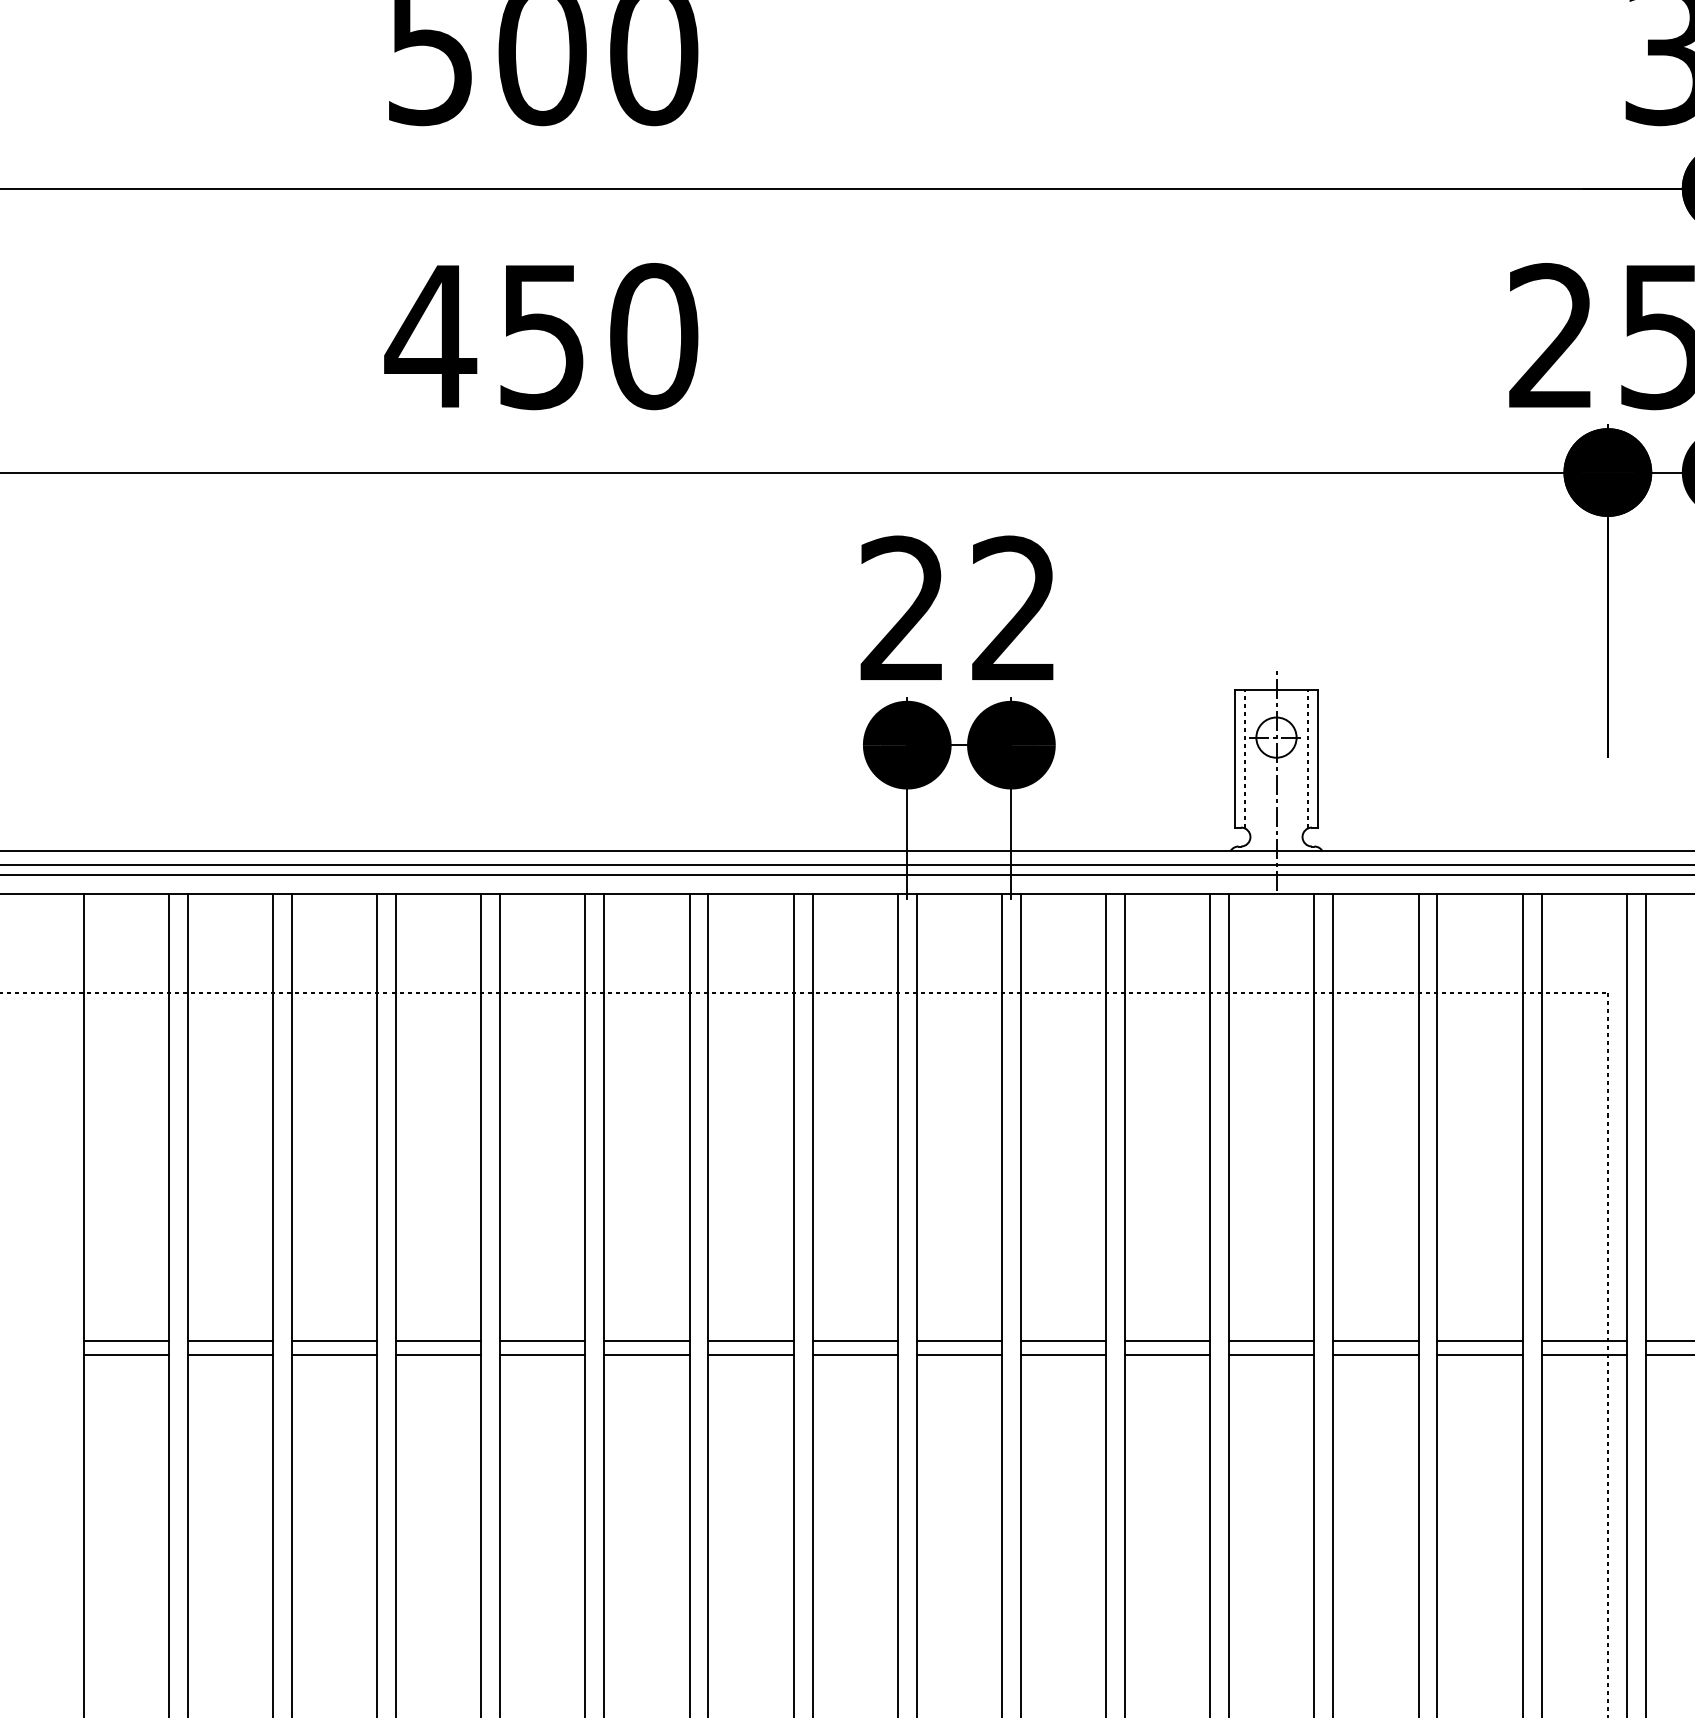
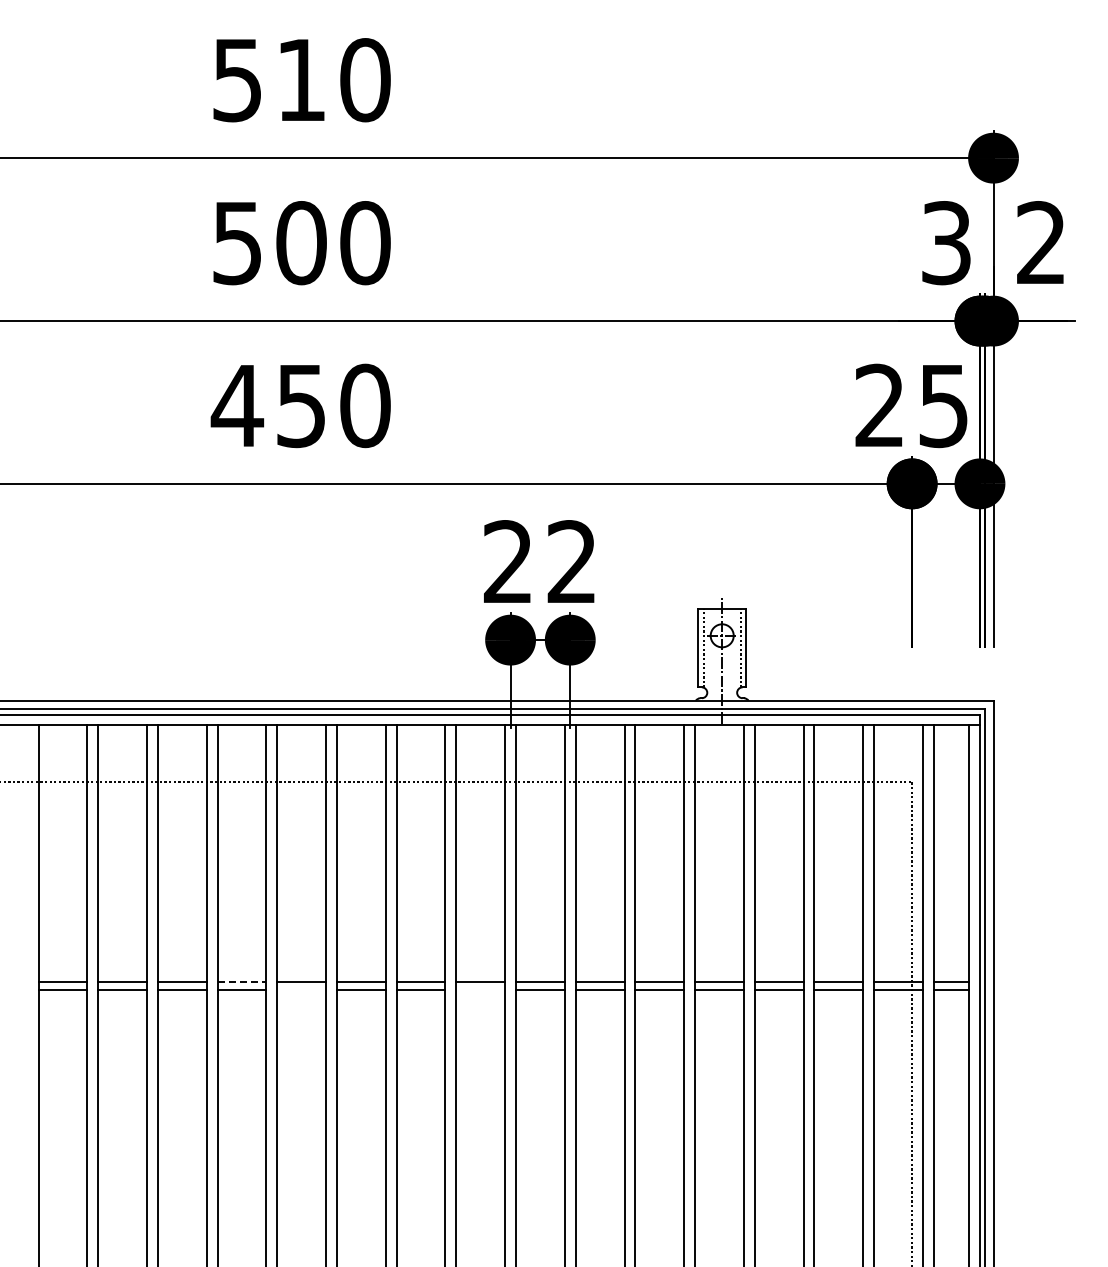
line: (439, 1340) -> (242, 981), solid -> dashed
line: (542, 1354) -> (301, 989), removed
line: (854, 1354) -> (480, 989), removed

